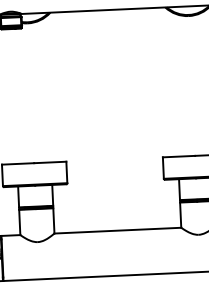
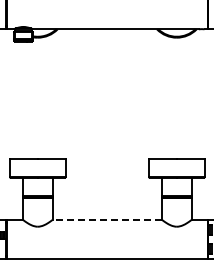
line: (118, 230) -> (107, 219), solid -> dashed

